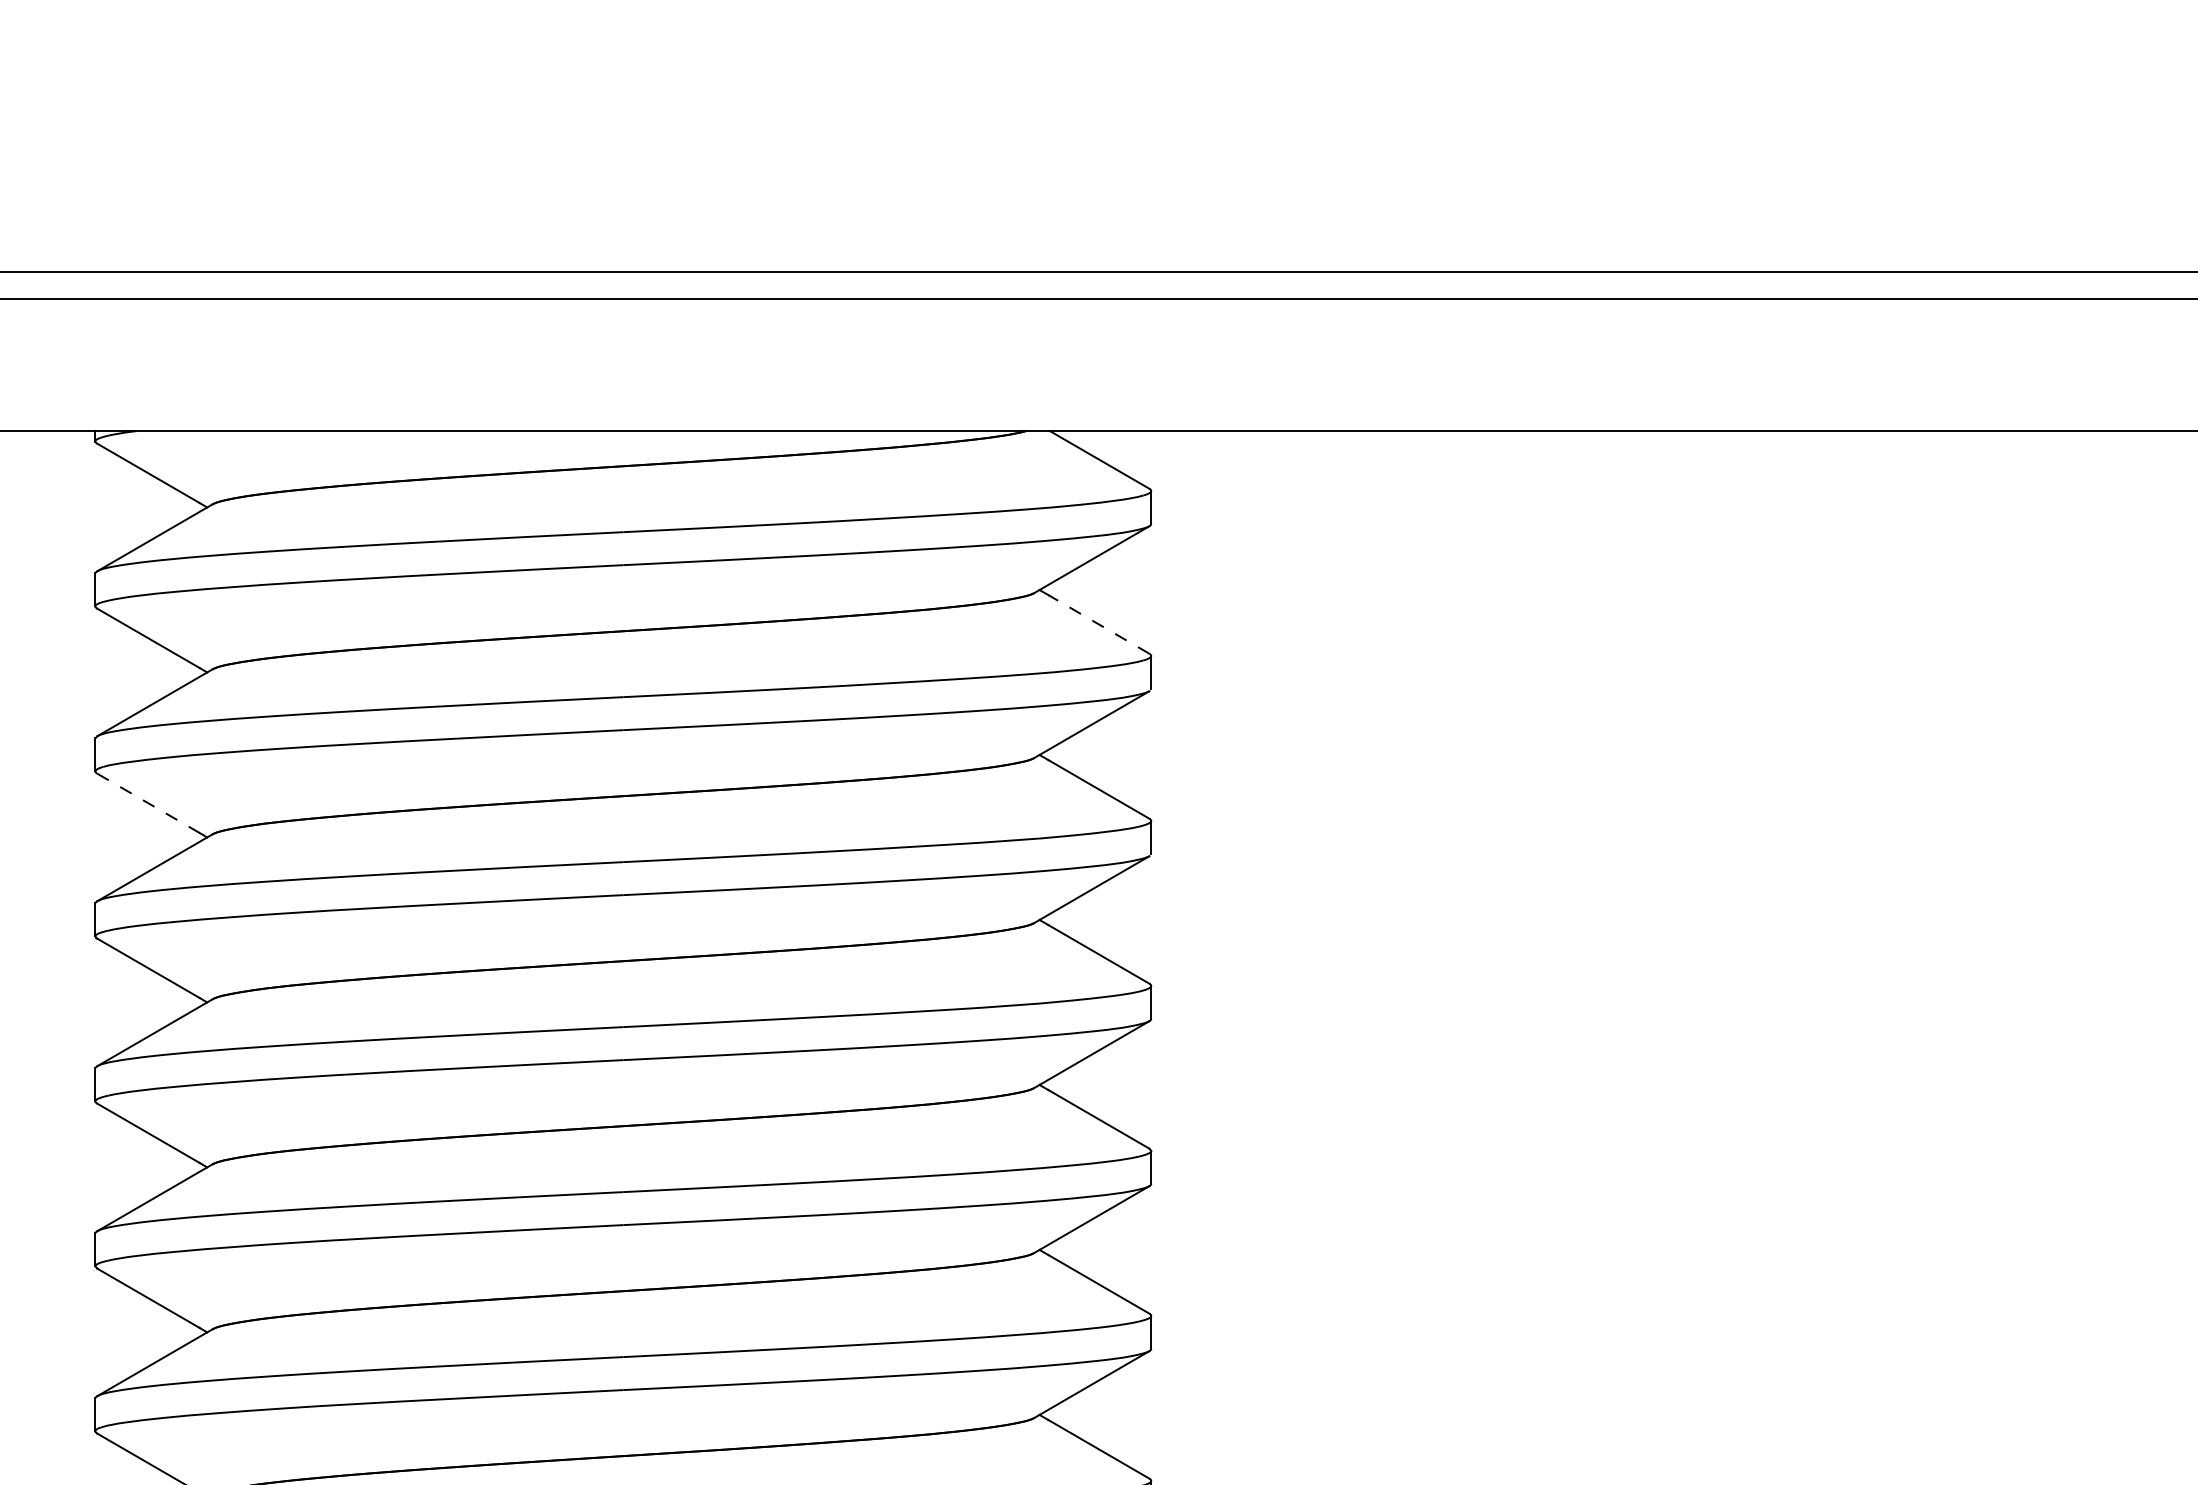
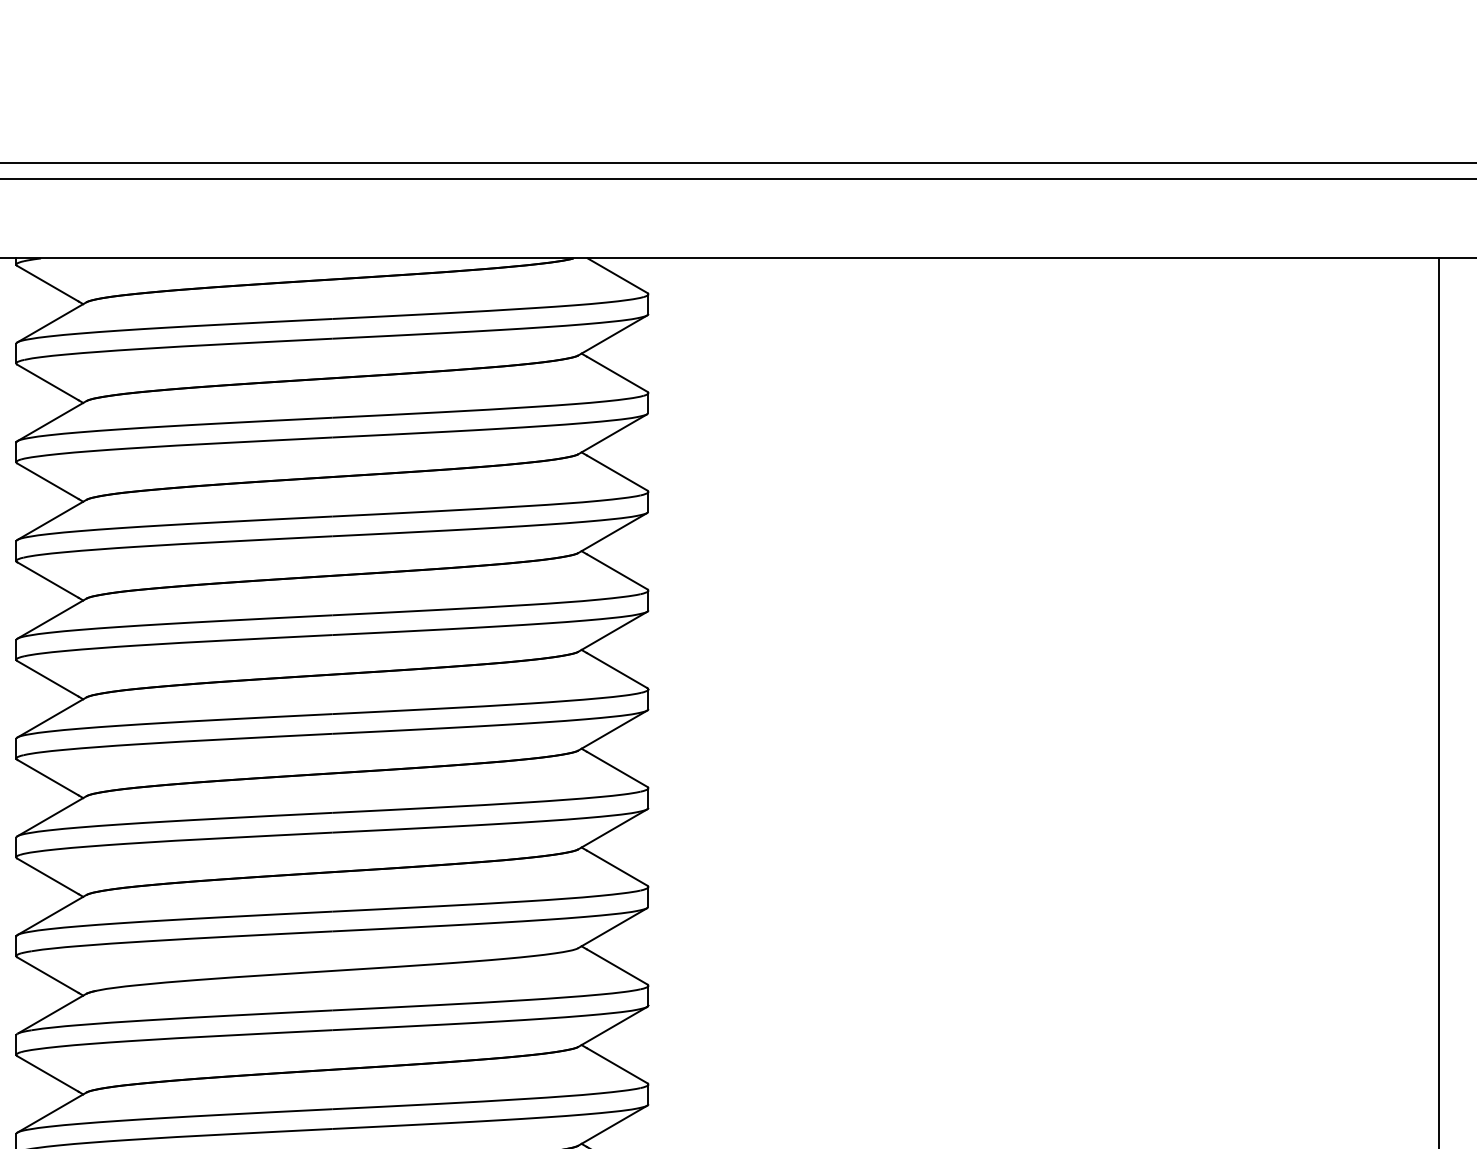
line: (1099, 624) -> (617, 374), dashed -> solid
line: (149, 803) -> (48, 481), dashed -> solid

